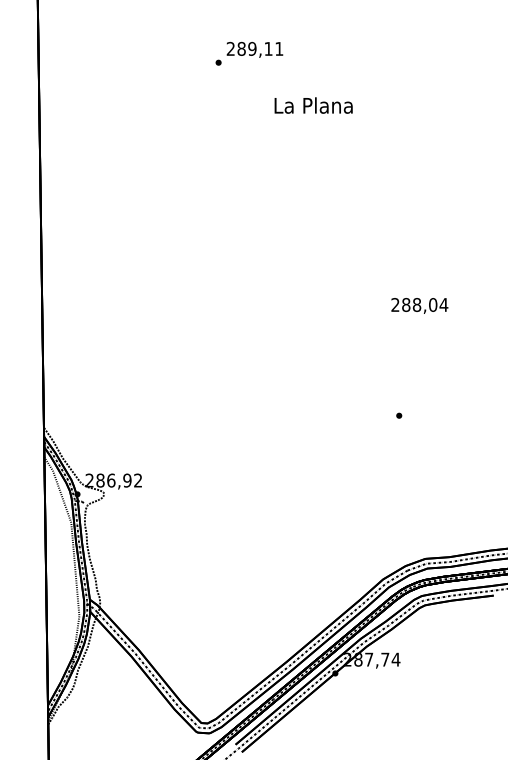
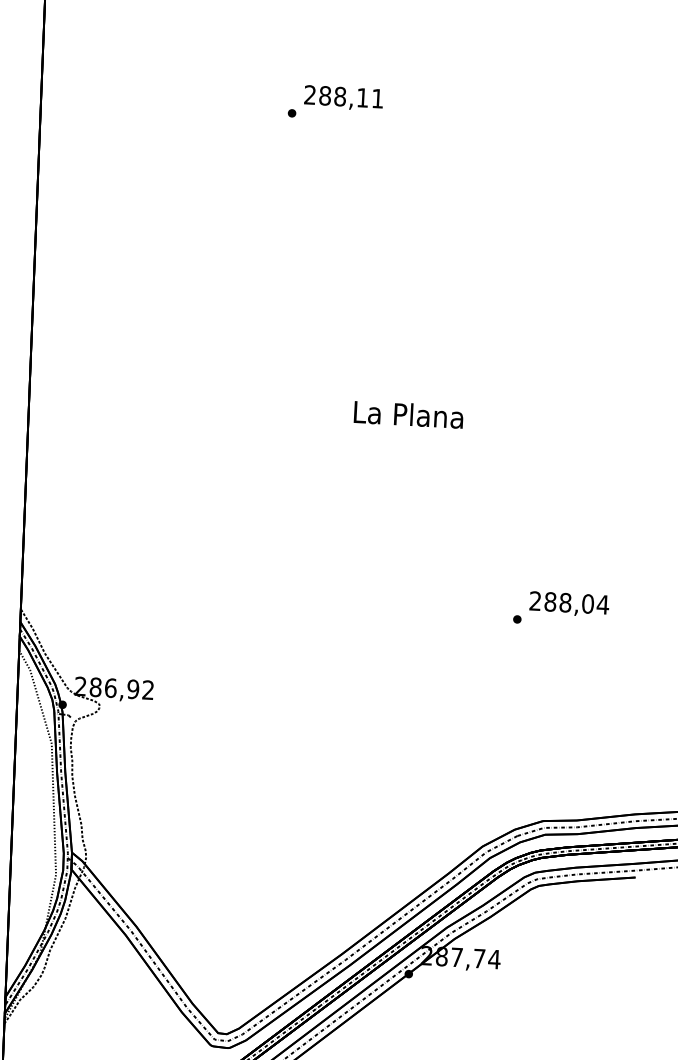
text: (252, 48) -> (340, 96), 289,11 -> 288,11
text: (313, 105) -> (408, 414), moved
text: (419, 305) -> (568, 603), moved

